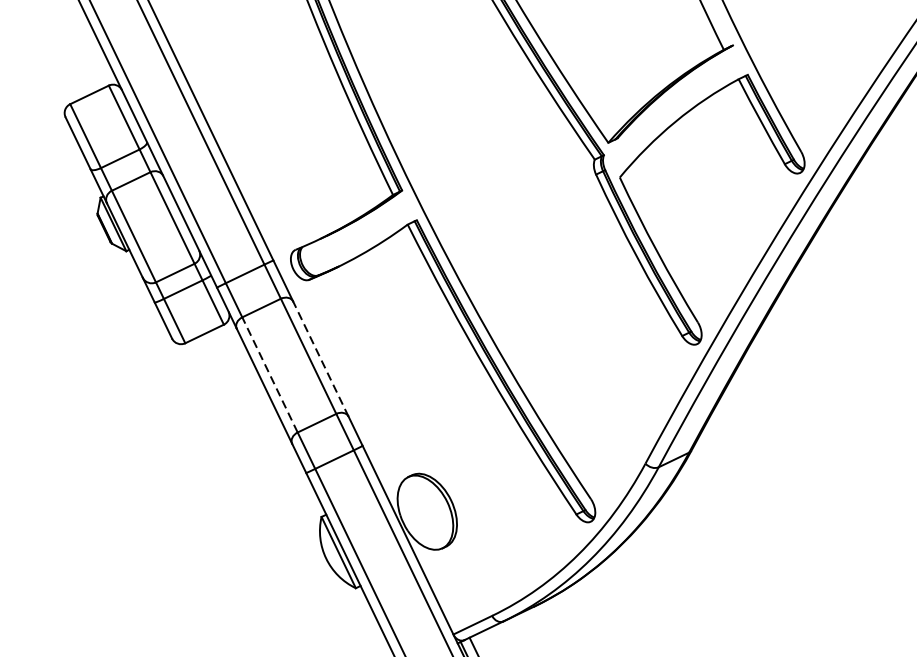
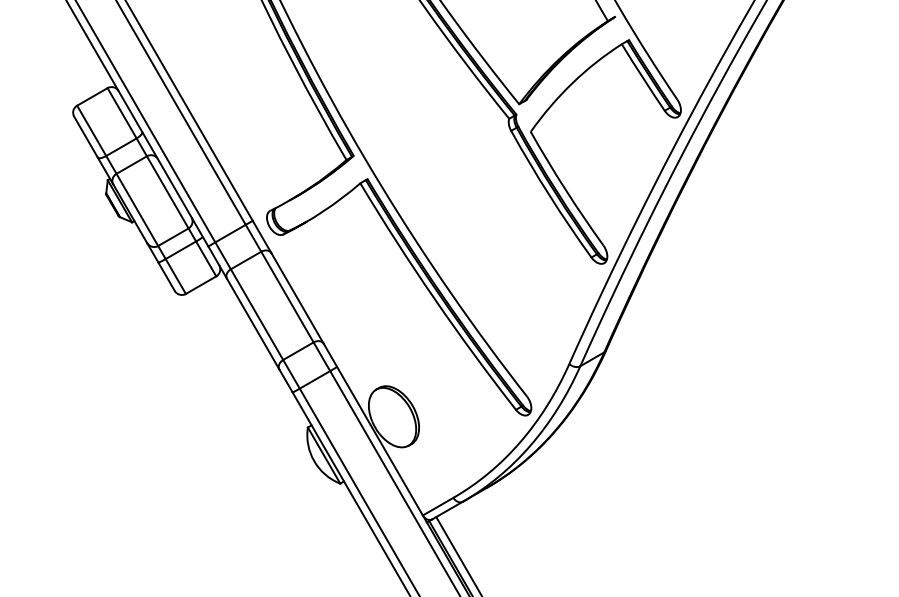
line: (320, 359) -> (297, 298), dashed -> solid
line: (269, 374) -> (256, 314), dashed -> solid

